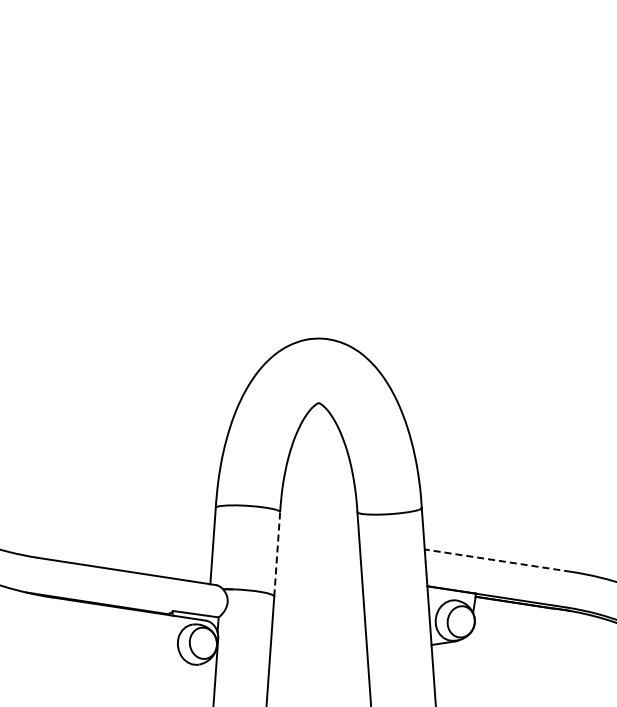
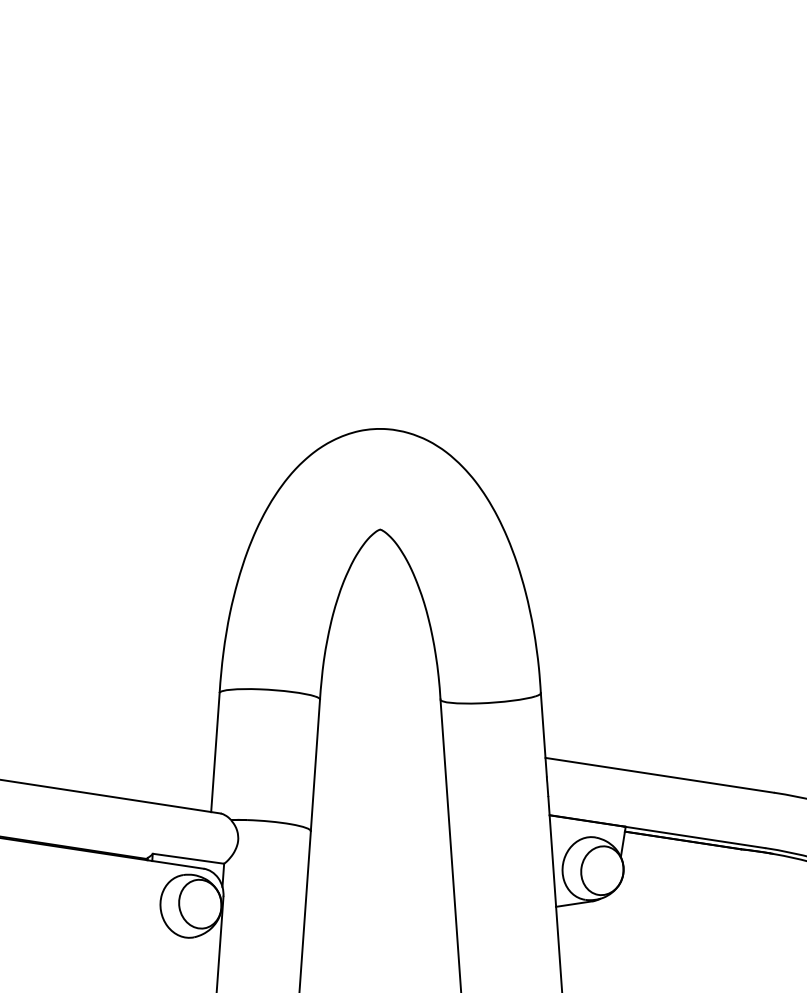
line: (277, 553) -> (315, 764), dashed -> solid
line: (497, 560) -> (658, 775), dashed -> solid

